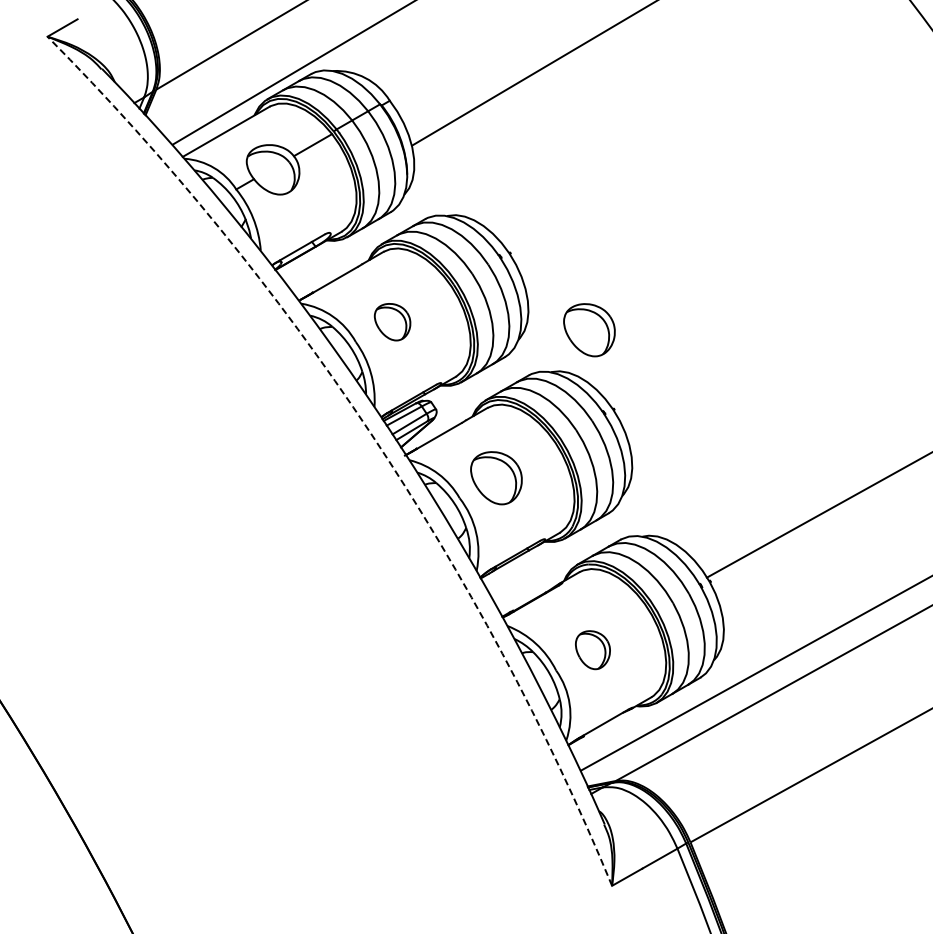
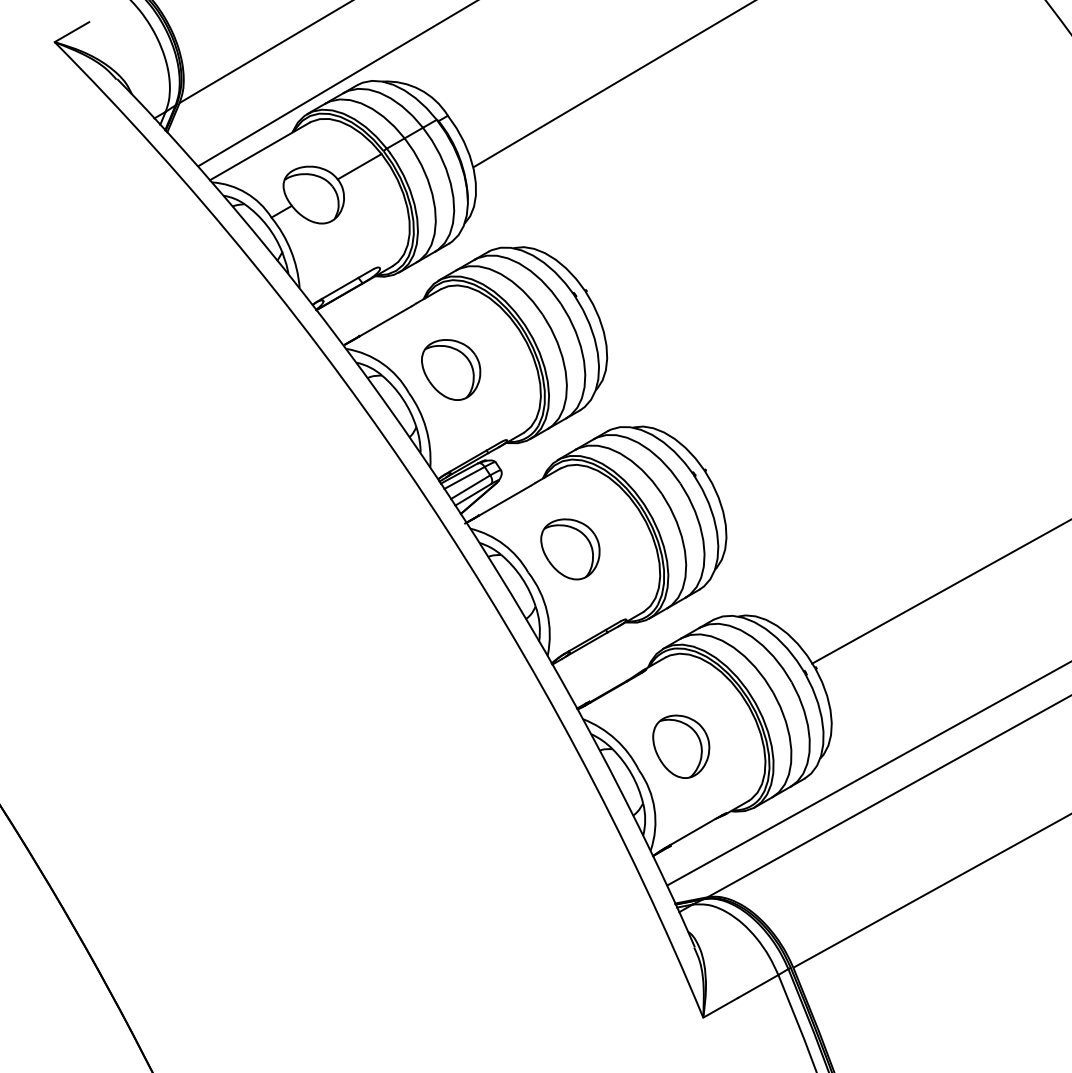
part: (392, 322) -> (450, 370), size x1.43
part: (589, 330) -> (677, 379), removed
arc: (371, 433) -> (426, 498), dashed -> solid
part: (592, 650) -> (680, 747), size x1.43

